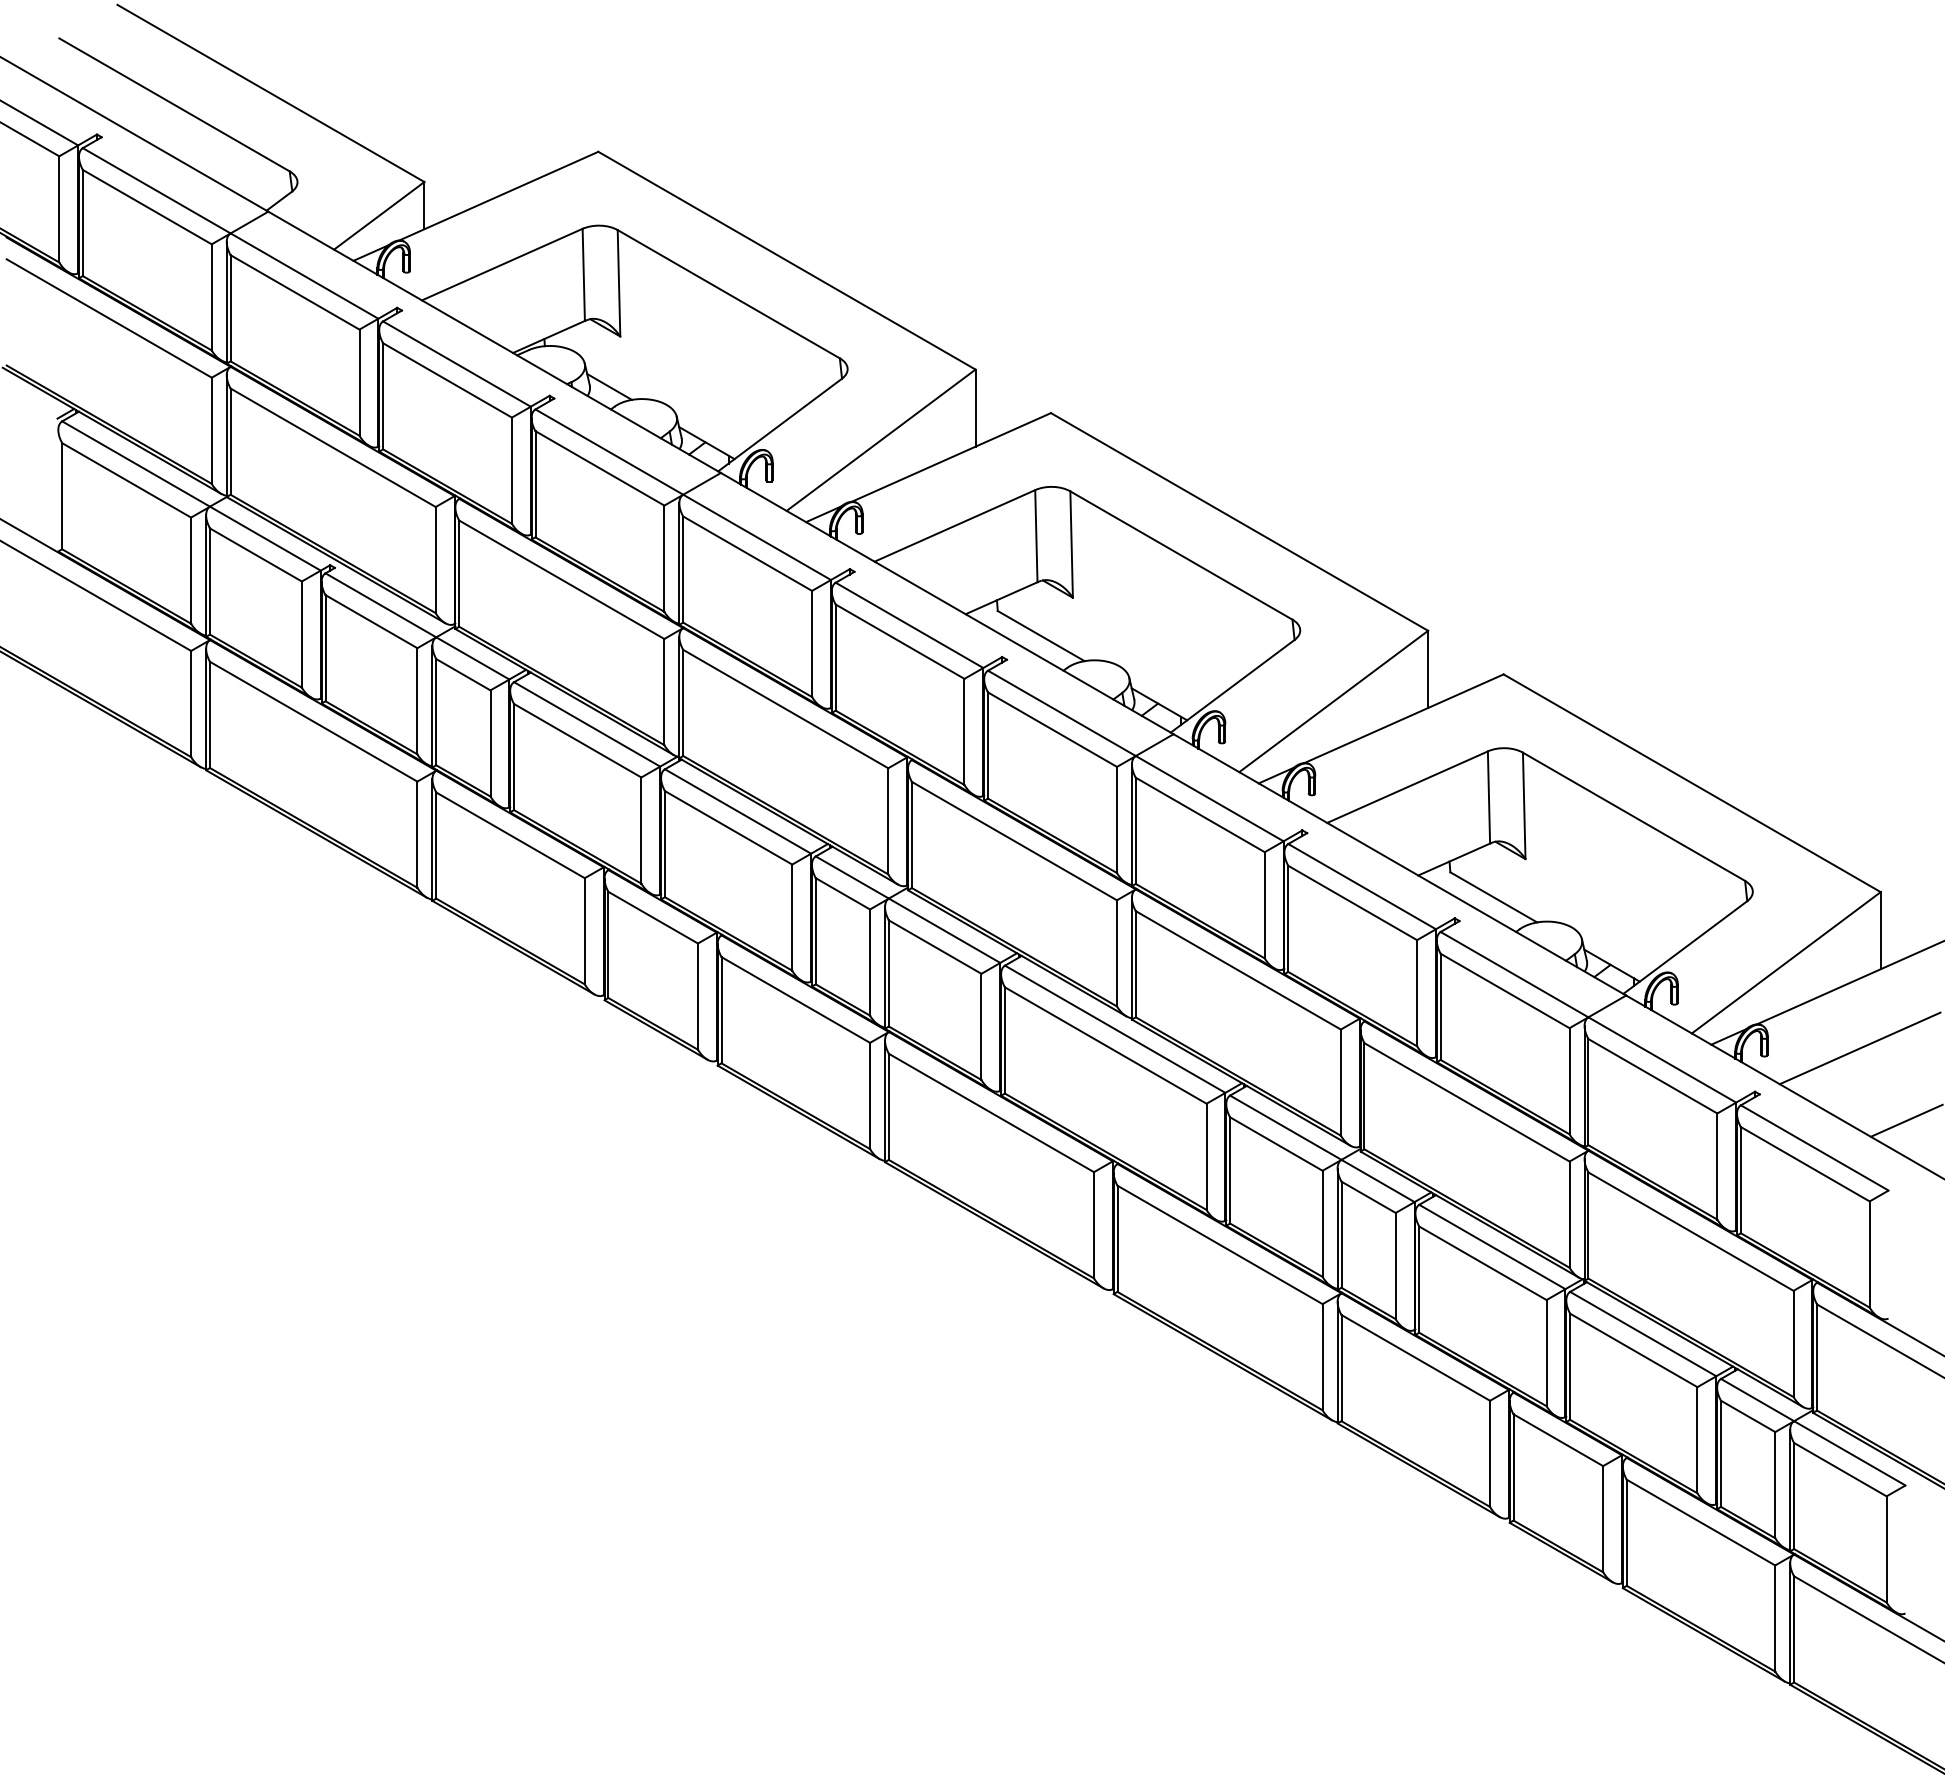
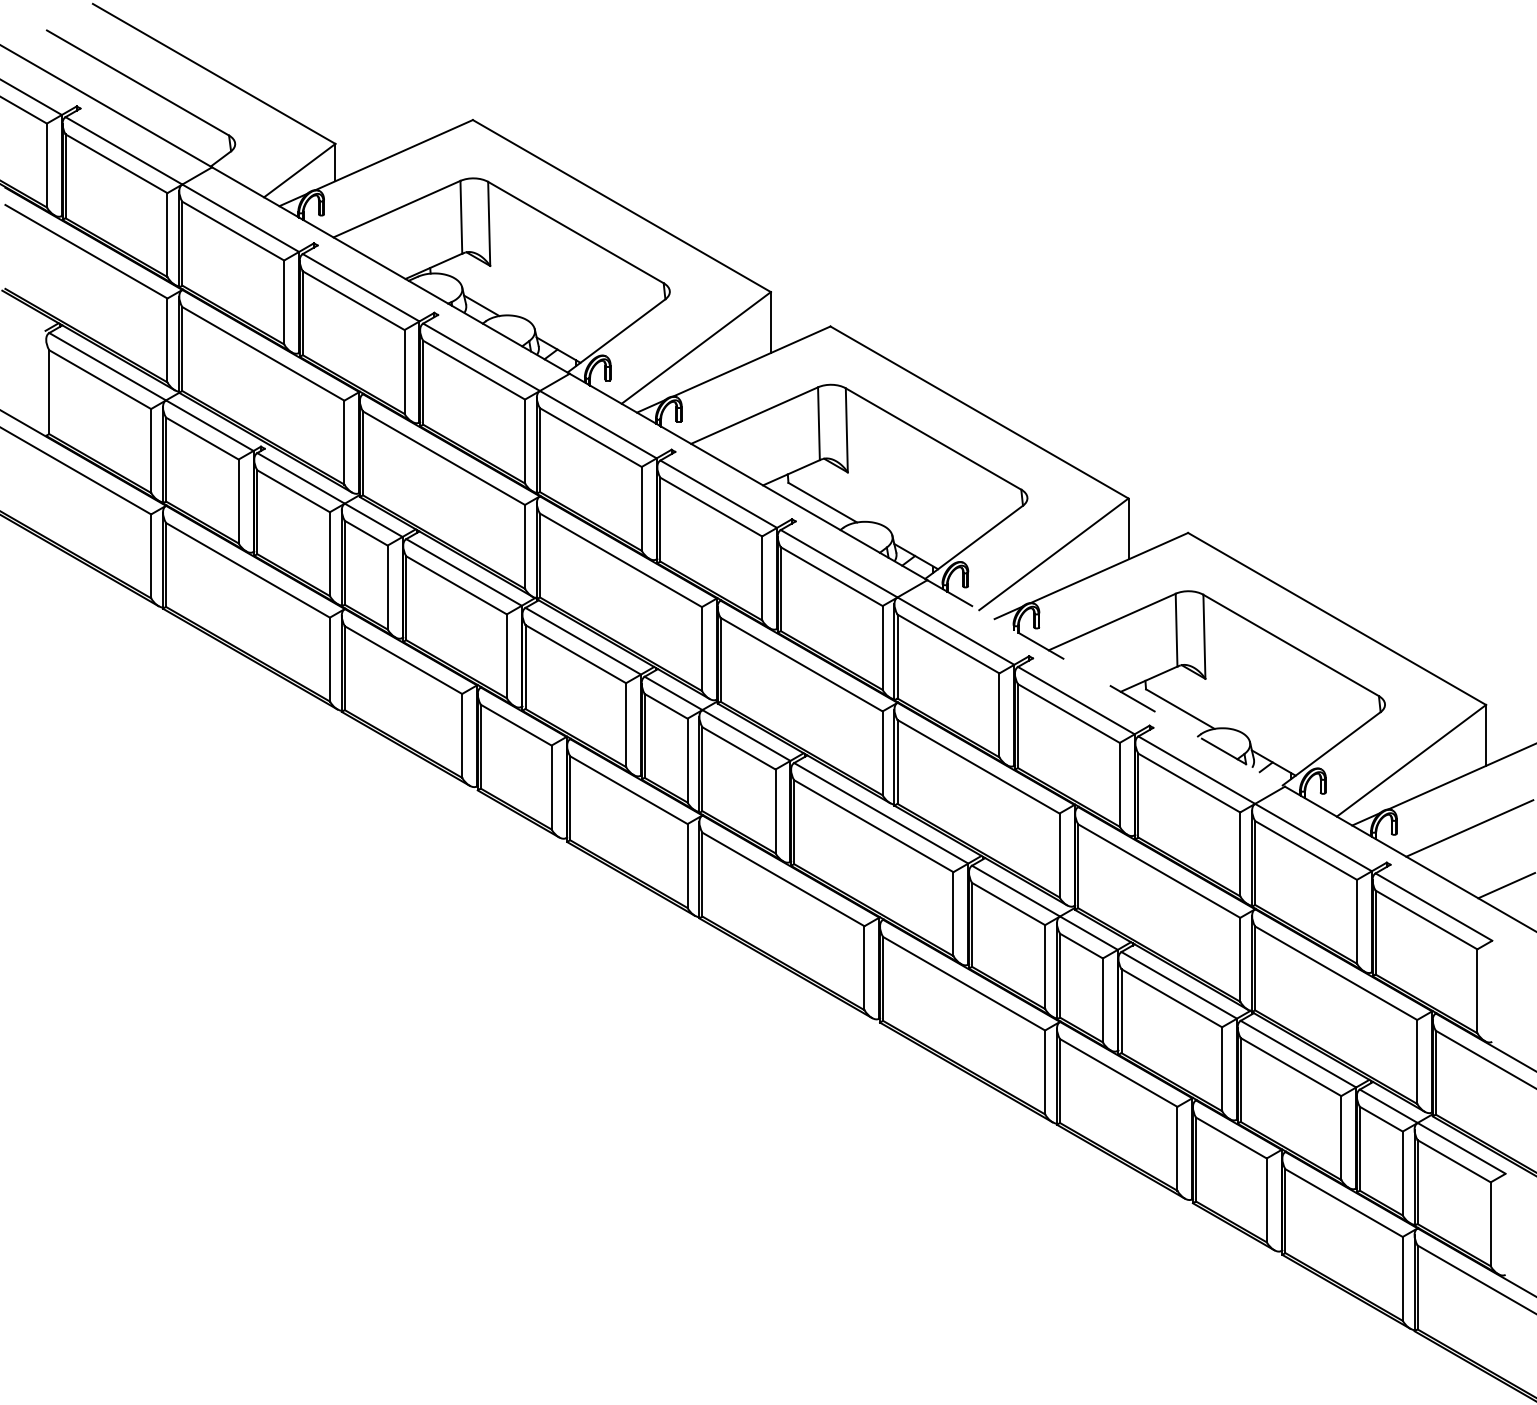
line: (1400, 865) -> (1106, 683), solid -> dashed

